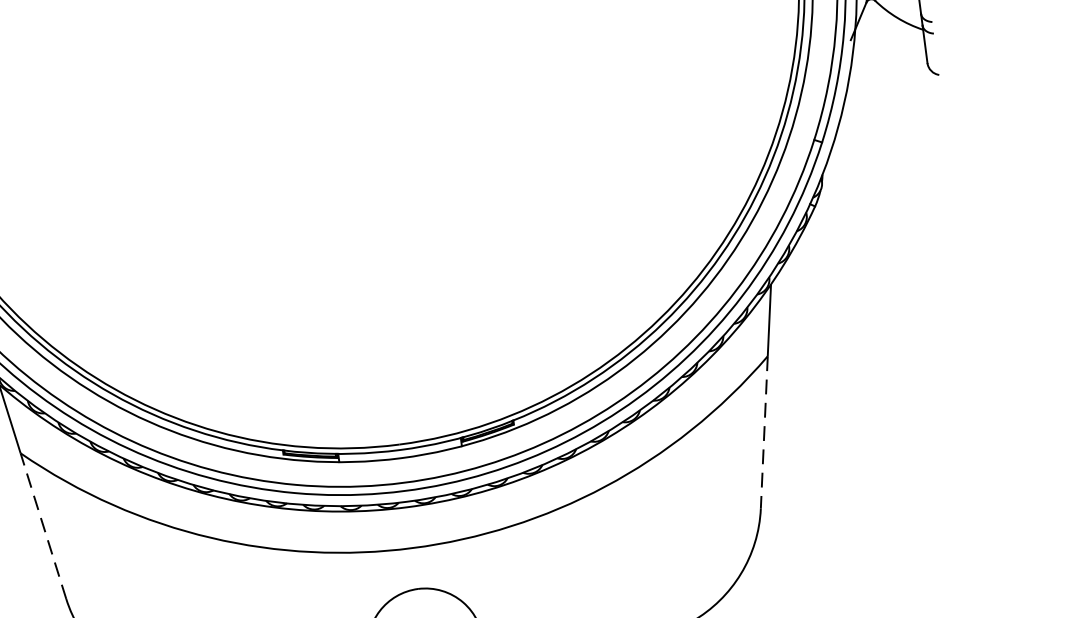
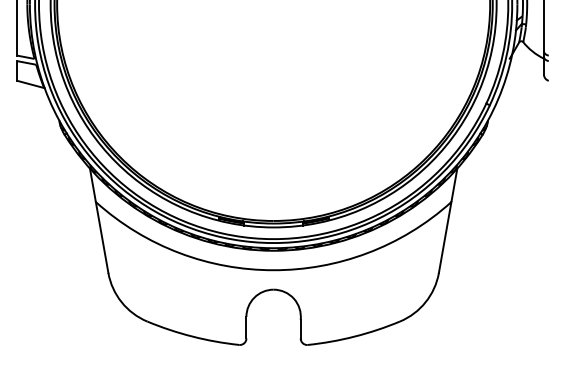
line: (765, 432) -> (445, 237), dashed -> solid
line: (44, 526) -> (102, 237), dashed -> solid

